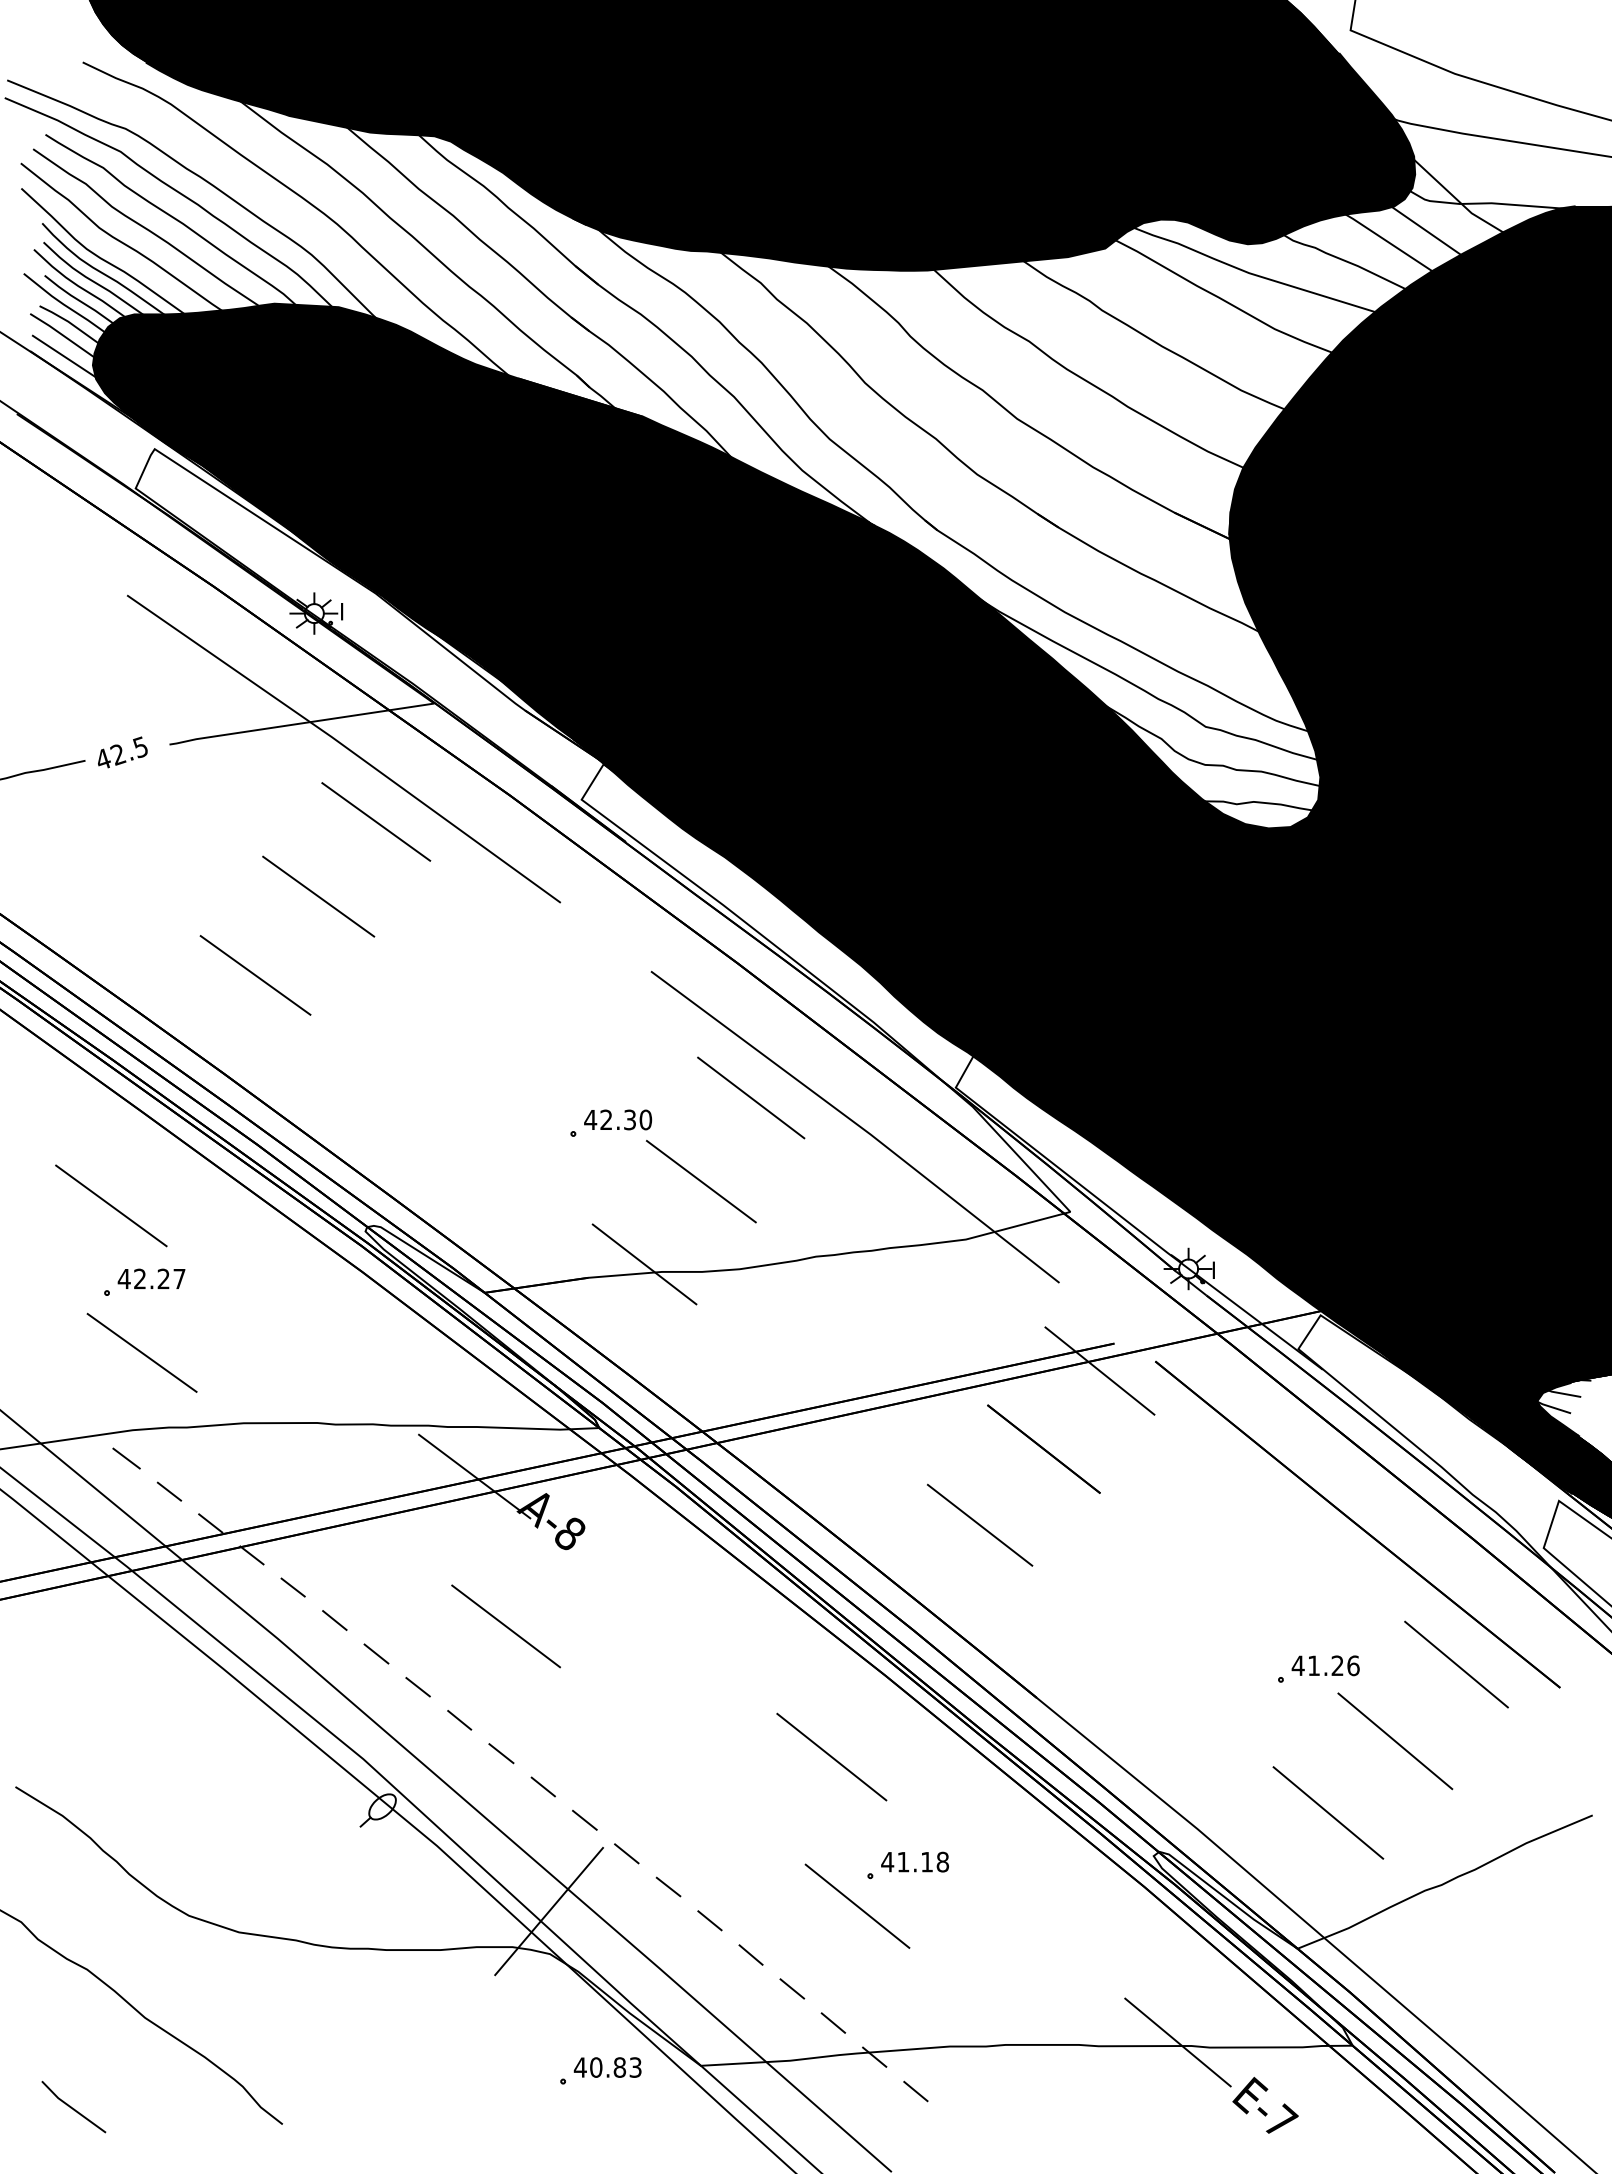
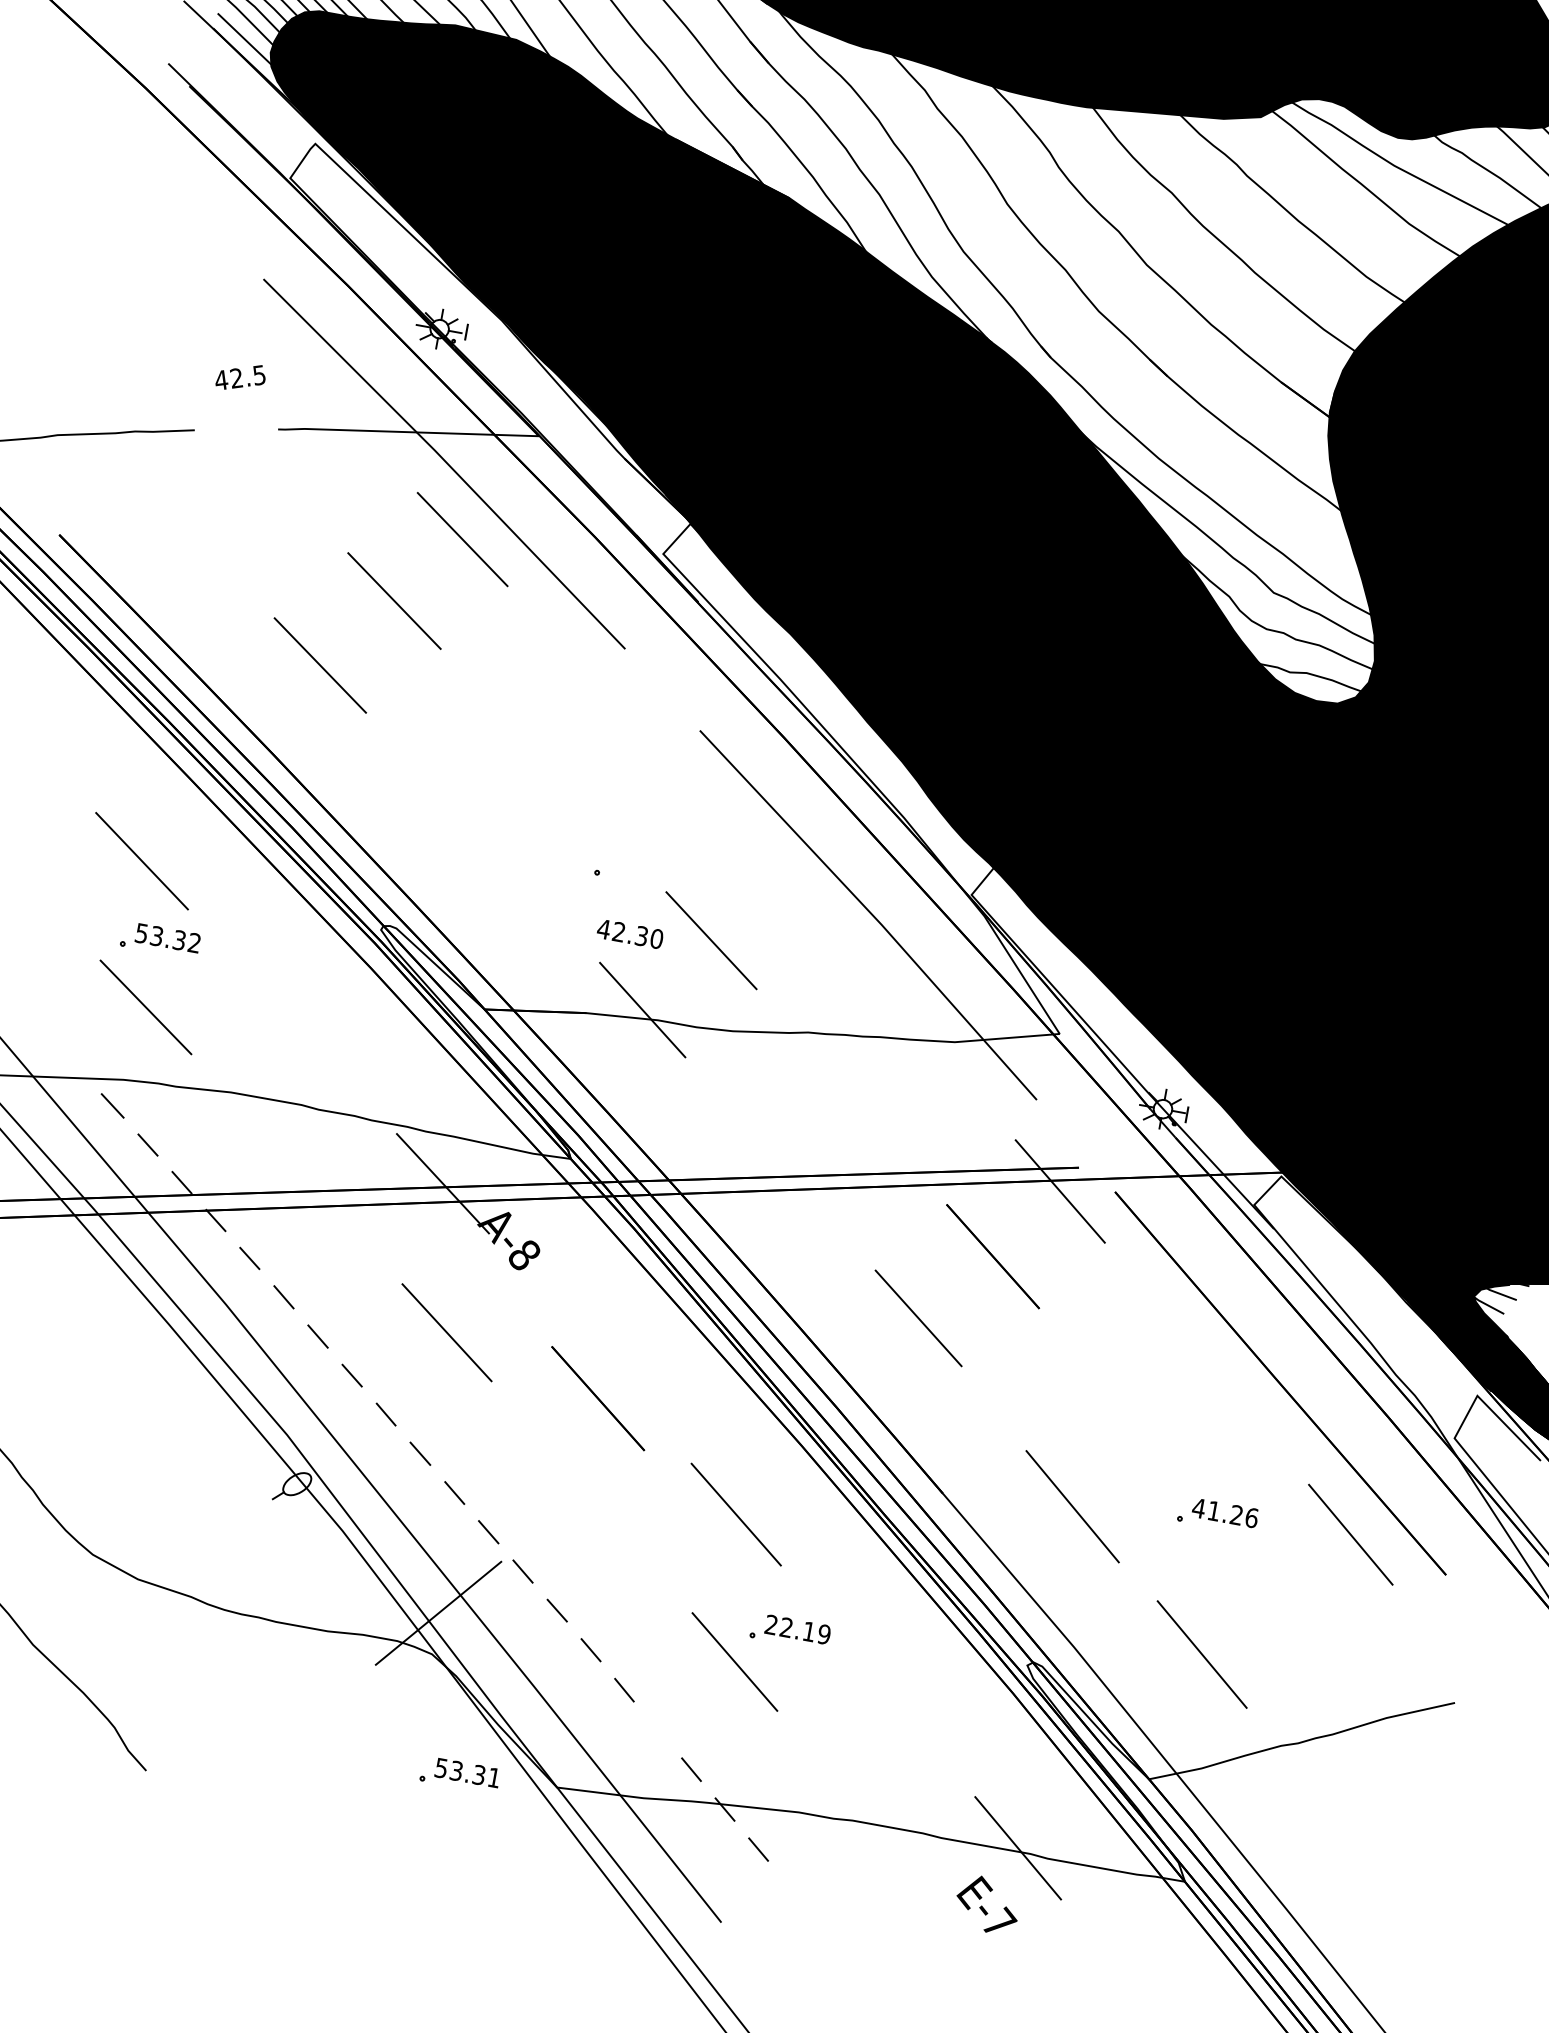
text: (122, 752) -> (241, 377), moved
line: (751, 1097) -> (774, 868), removed
text: (618, 1119) -> (630, 933), moved
text: (151, 1278) -> (167, 937), 42.27 -> 53.32
line: (670, 1664) -> (597, 1397), added
line: (1395, 1741) -> (1072, 1506), moved
text: (915, 1861) -> (798, 1629), 41.18 -> 22.19
line: (792, 1988) -> (658, 1729), removed
text: (607, 2067) -> (467, 1772), 40.83 -> 53.31
text: (1265, 2104) -> (987, 1904), moved

